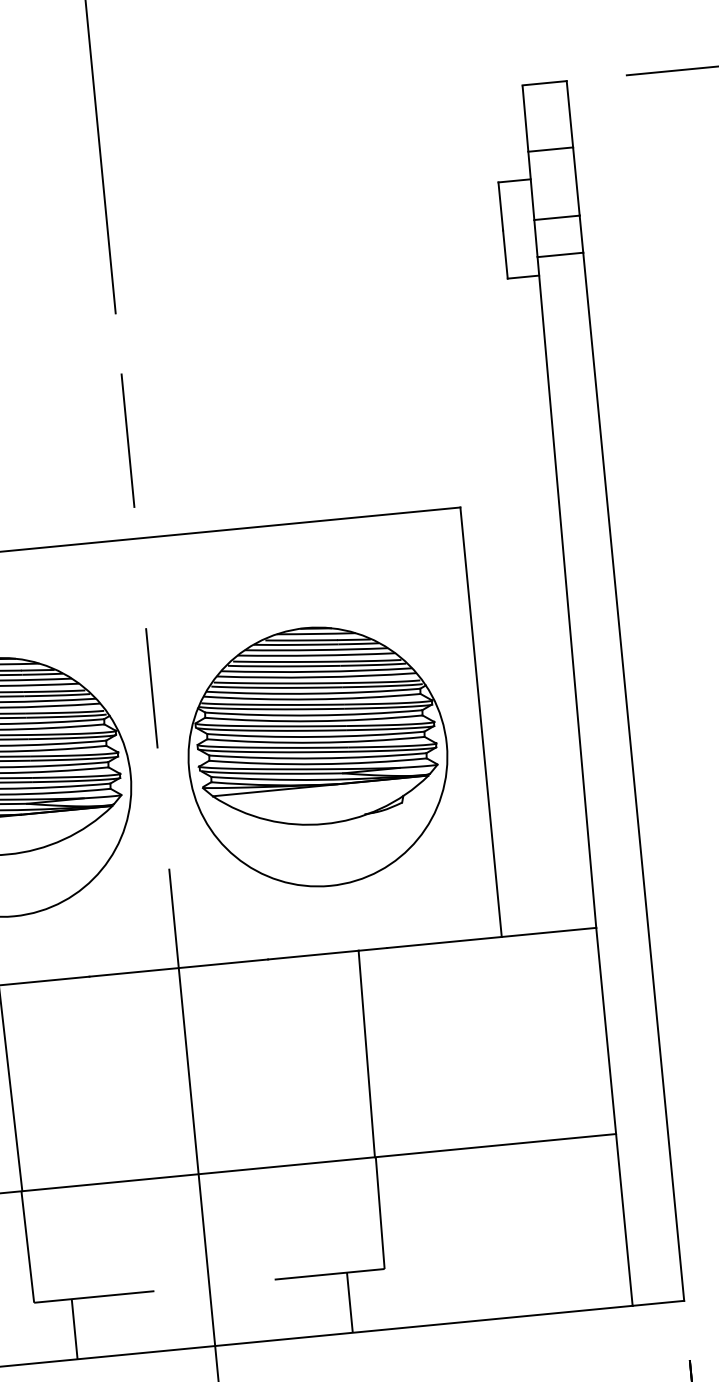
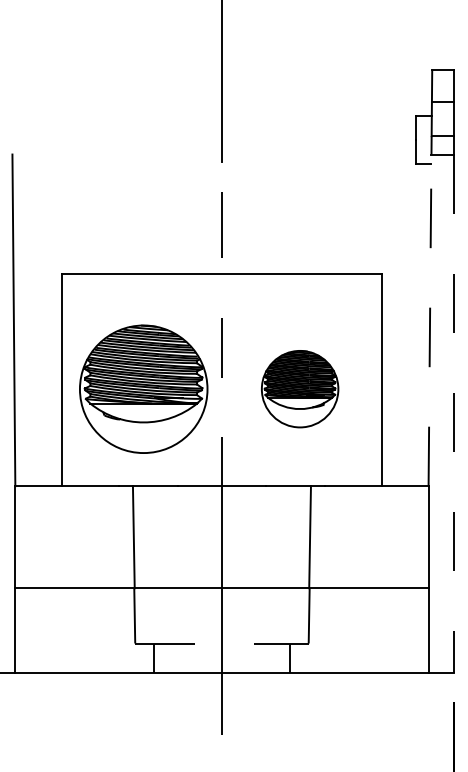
line: (567, 592) -> (430, 320), solid -> dashed
part: (316, 755) -> (299, 388), size x0.6
line: (634, 777) -> (454, 414), solid -> dashed

